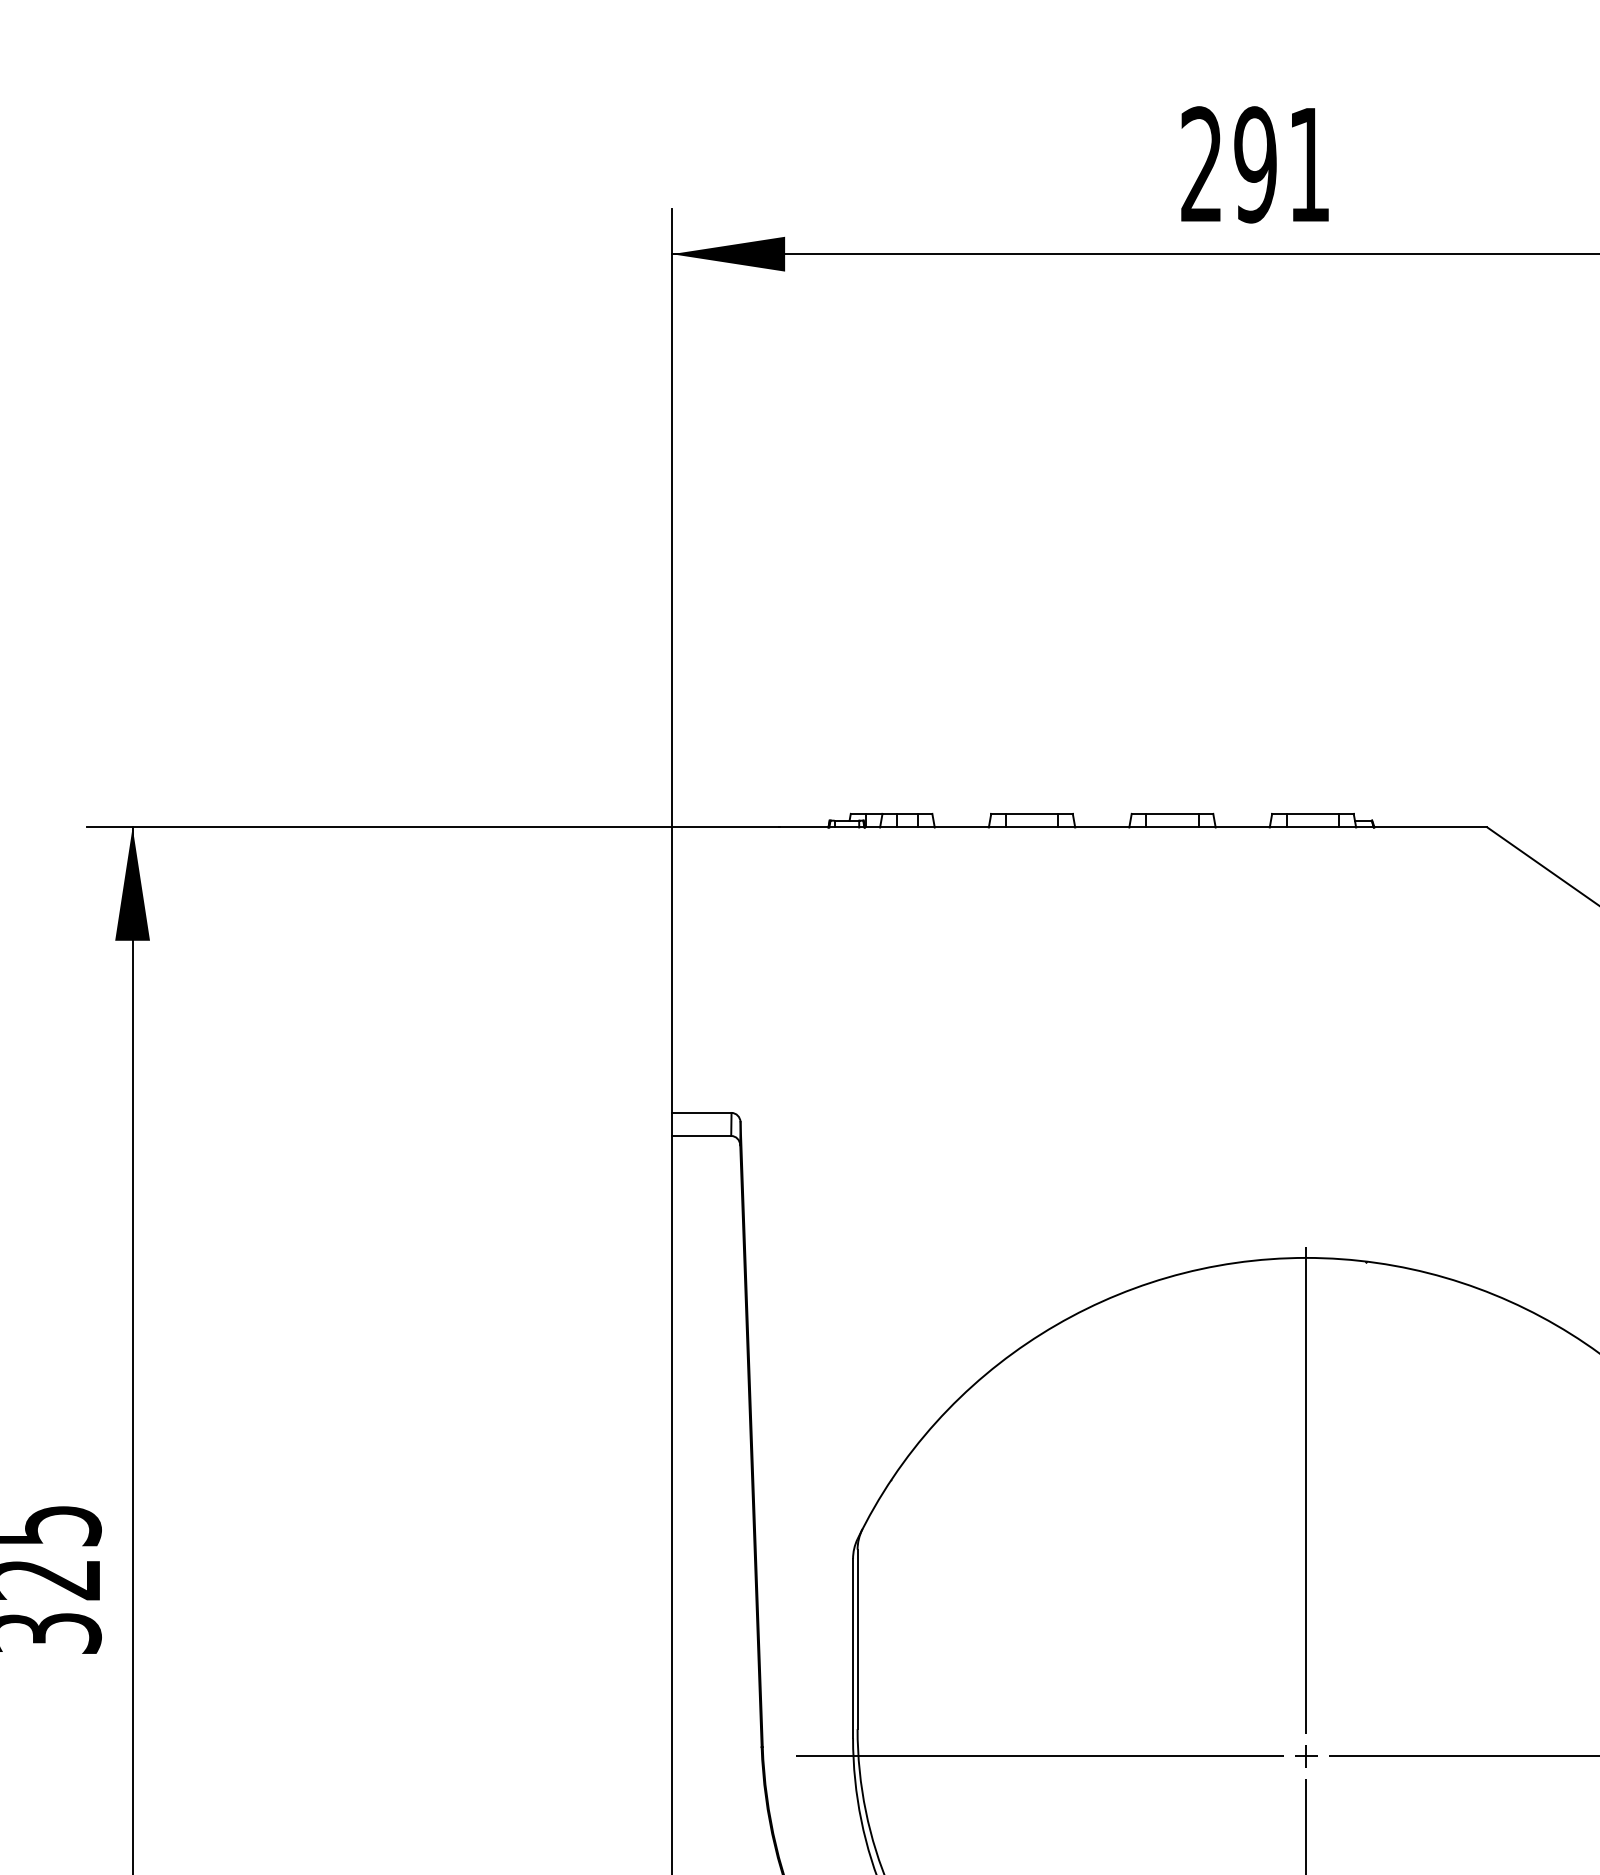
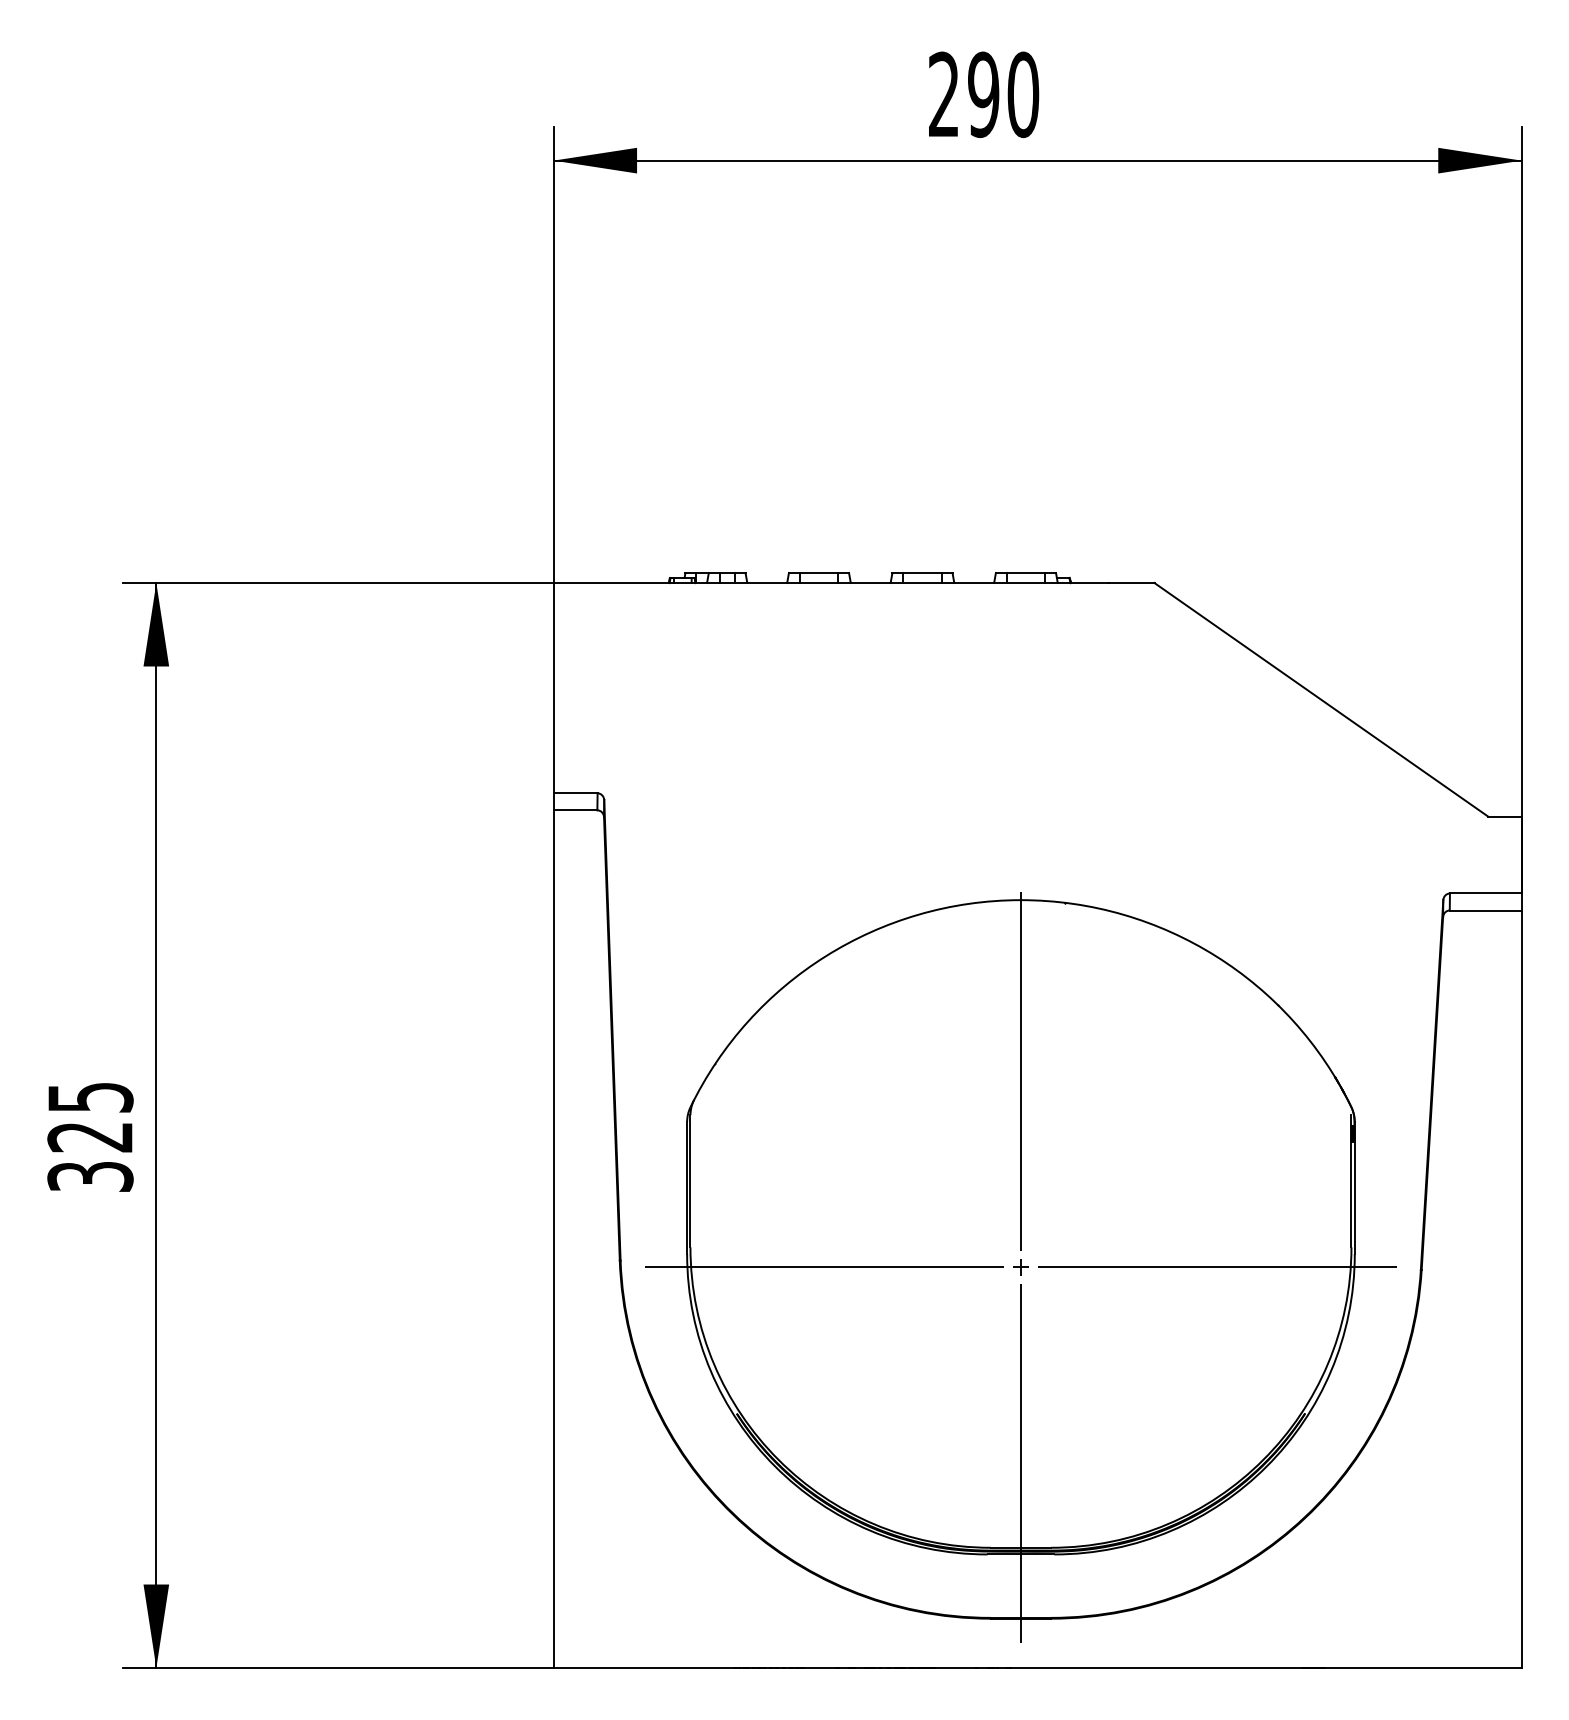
text: (1309, 164) -> (1023, 94), 291 -> 290

